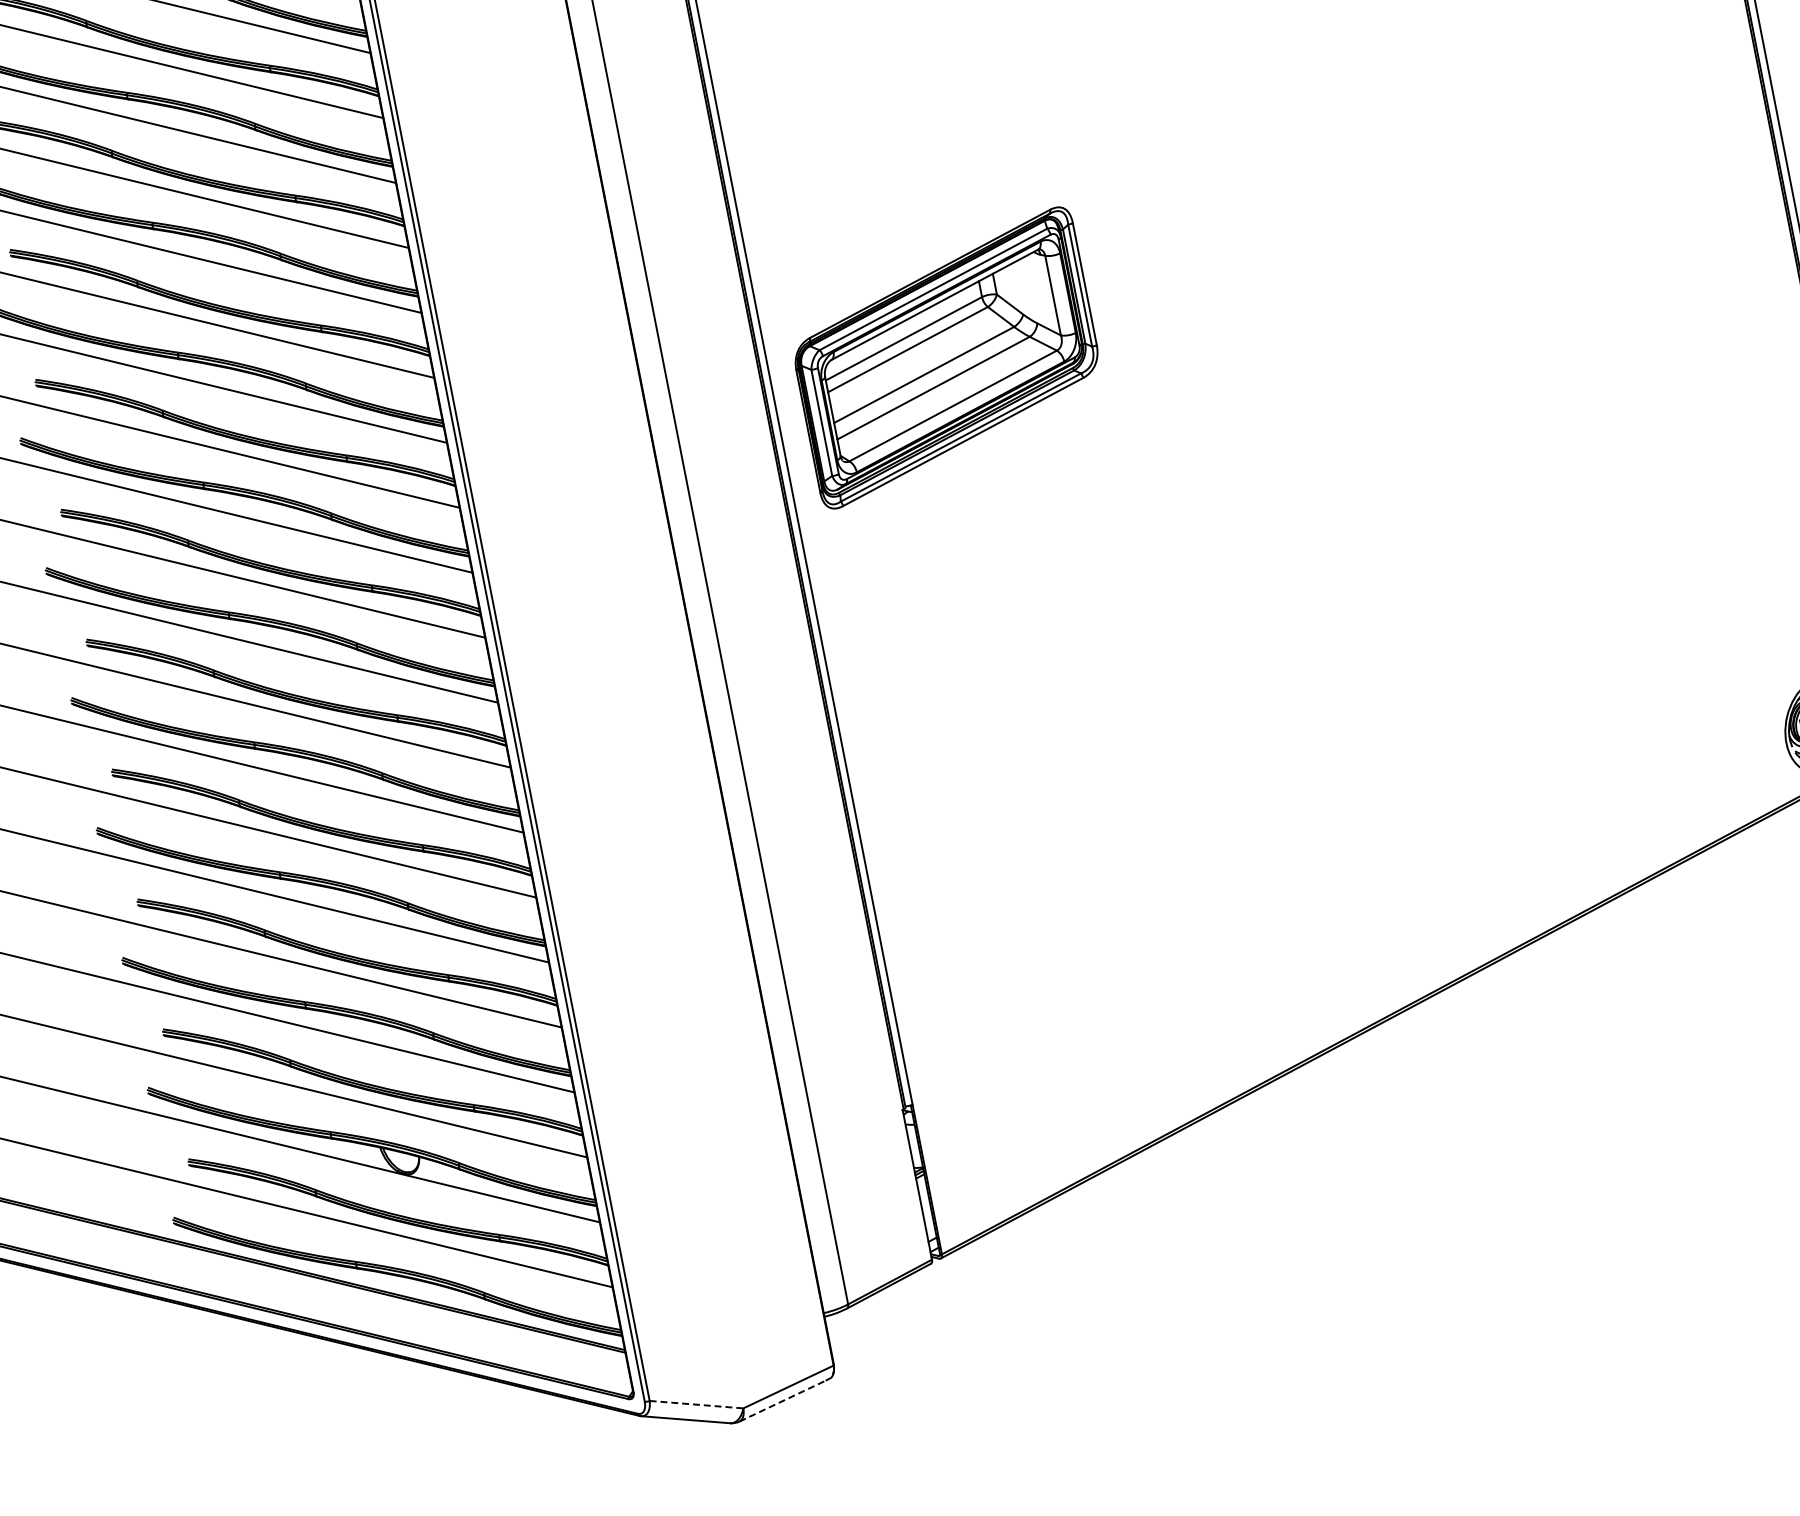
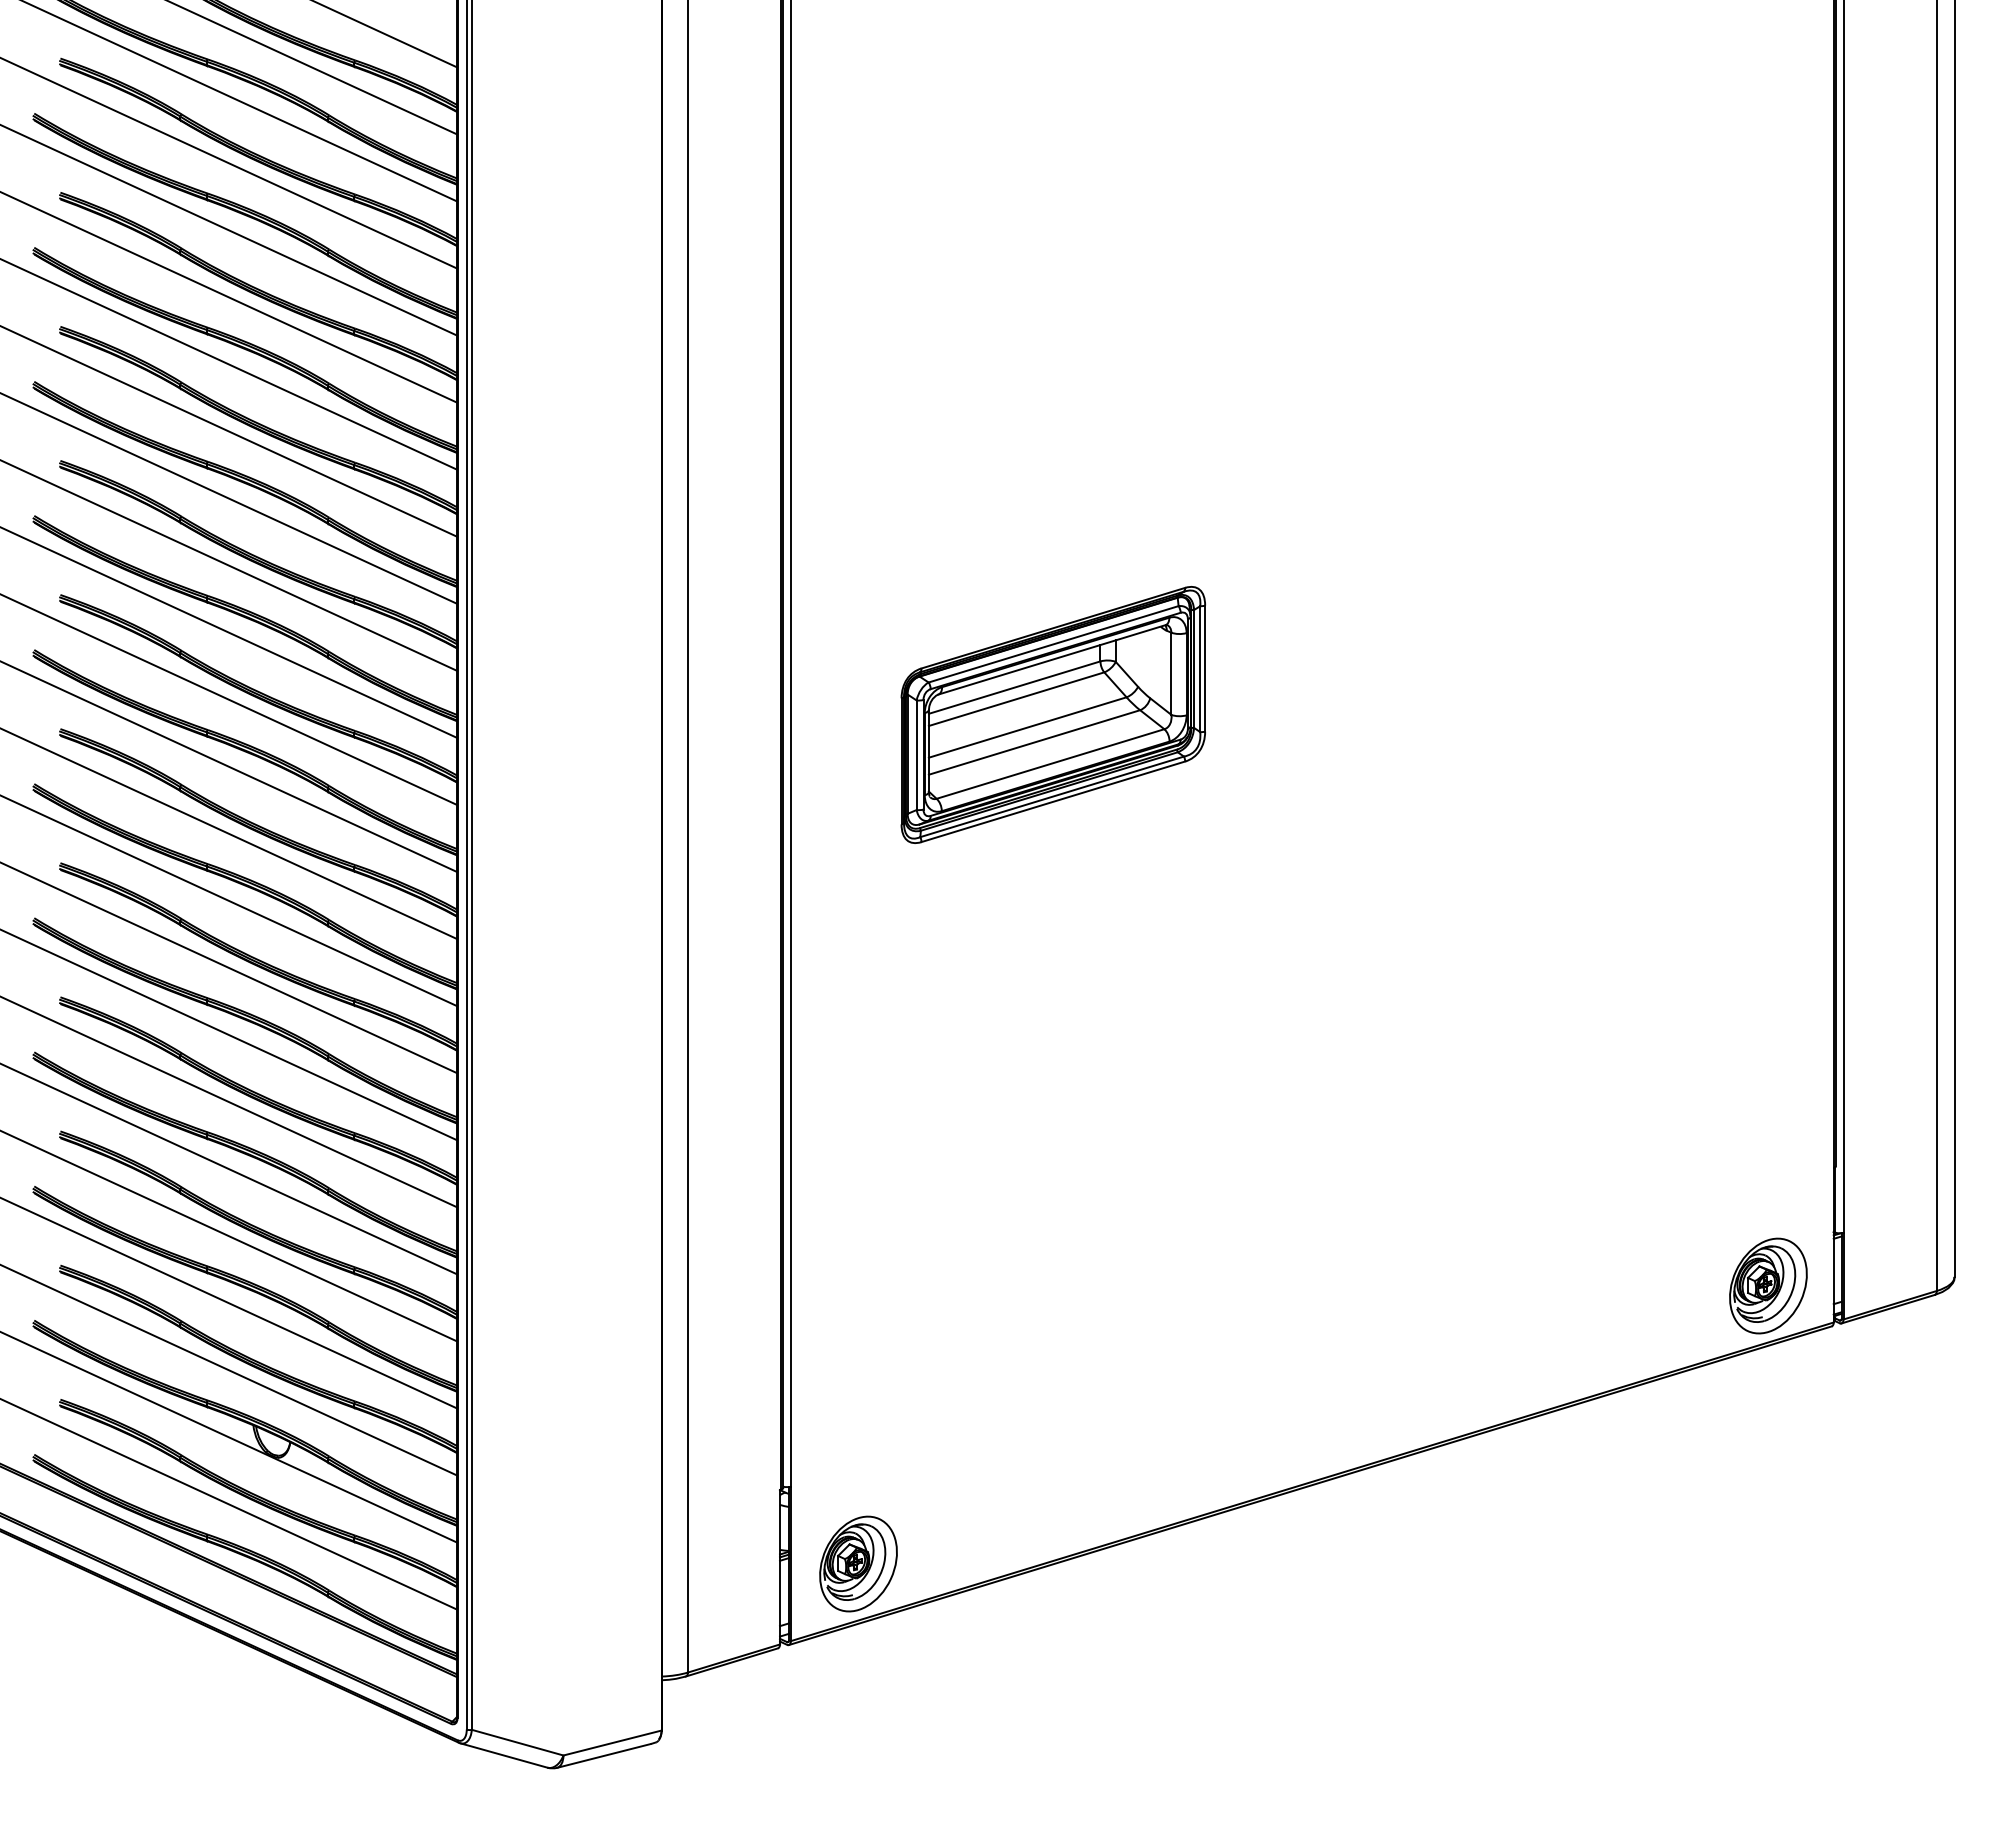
part: (945, 357) -> (1052, 714), moved
part: (992, 1166) -> (858, 1563), added
line: (783, 1400) -> (604, 1755), dashed -> solid
line: (696, 1404) -> (517, 1742), dashed -> solid

